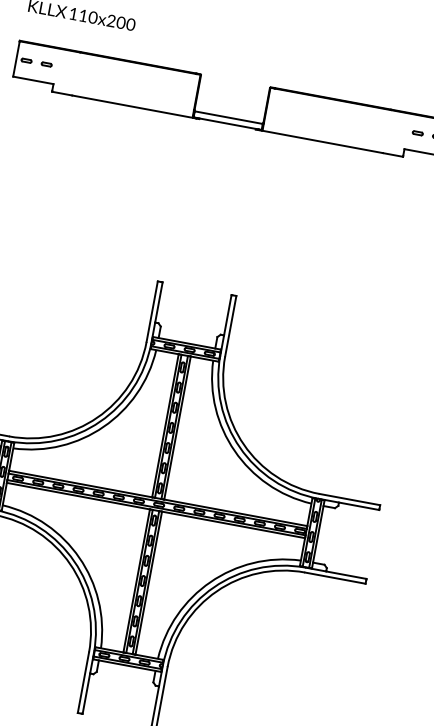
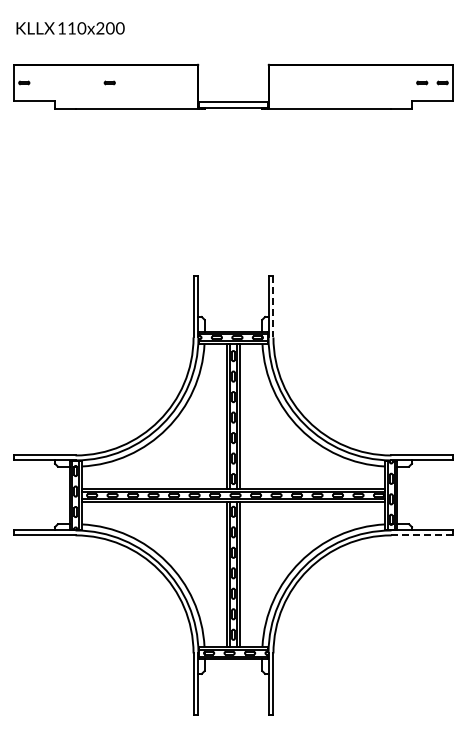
part: (46, 64) -> (109, 82), moved
line: (230, 325) -> (273, 306), solid -> dashed
line: (335, 578) -> (422, 535), solid -> dashed

